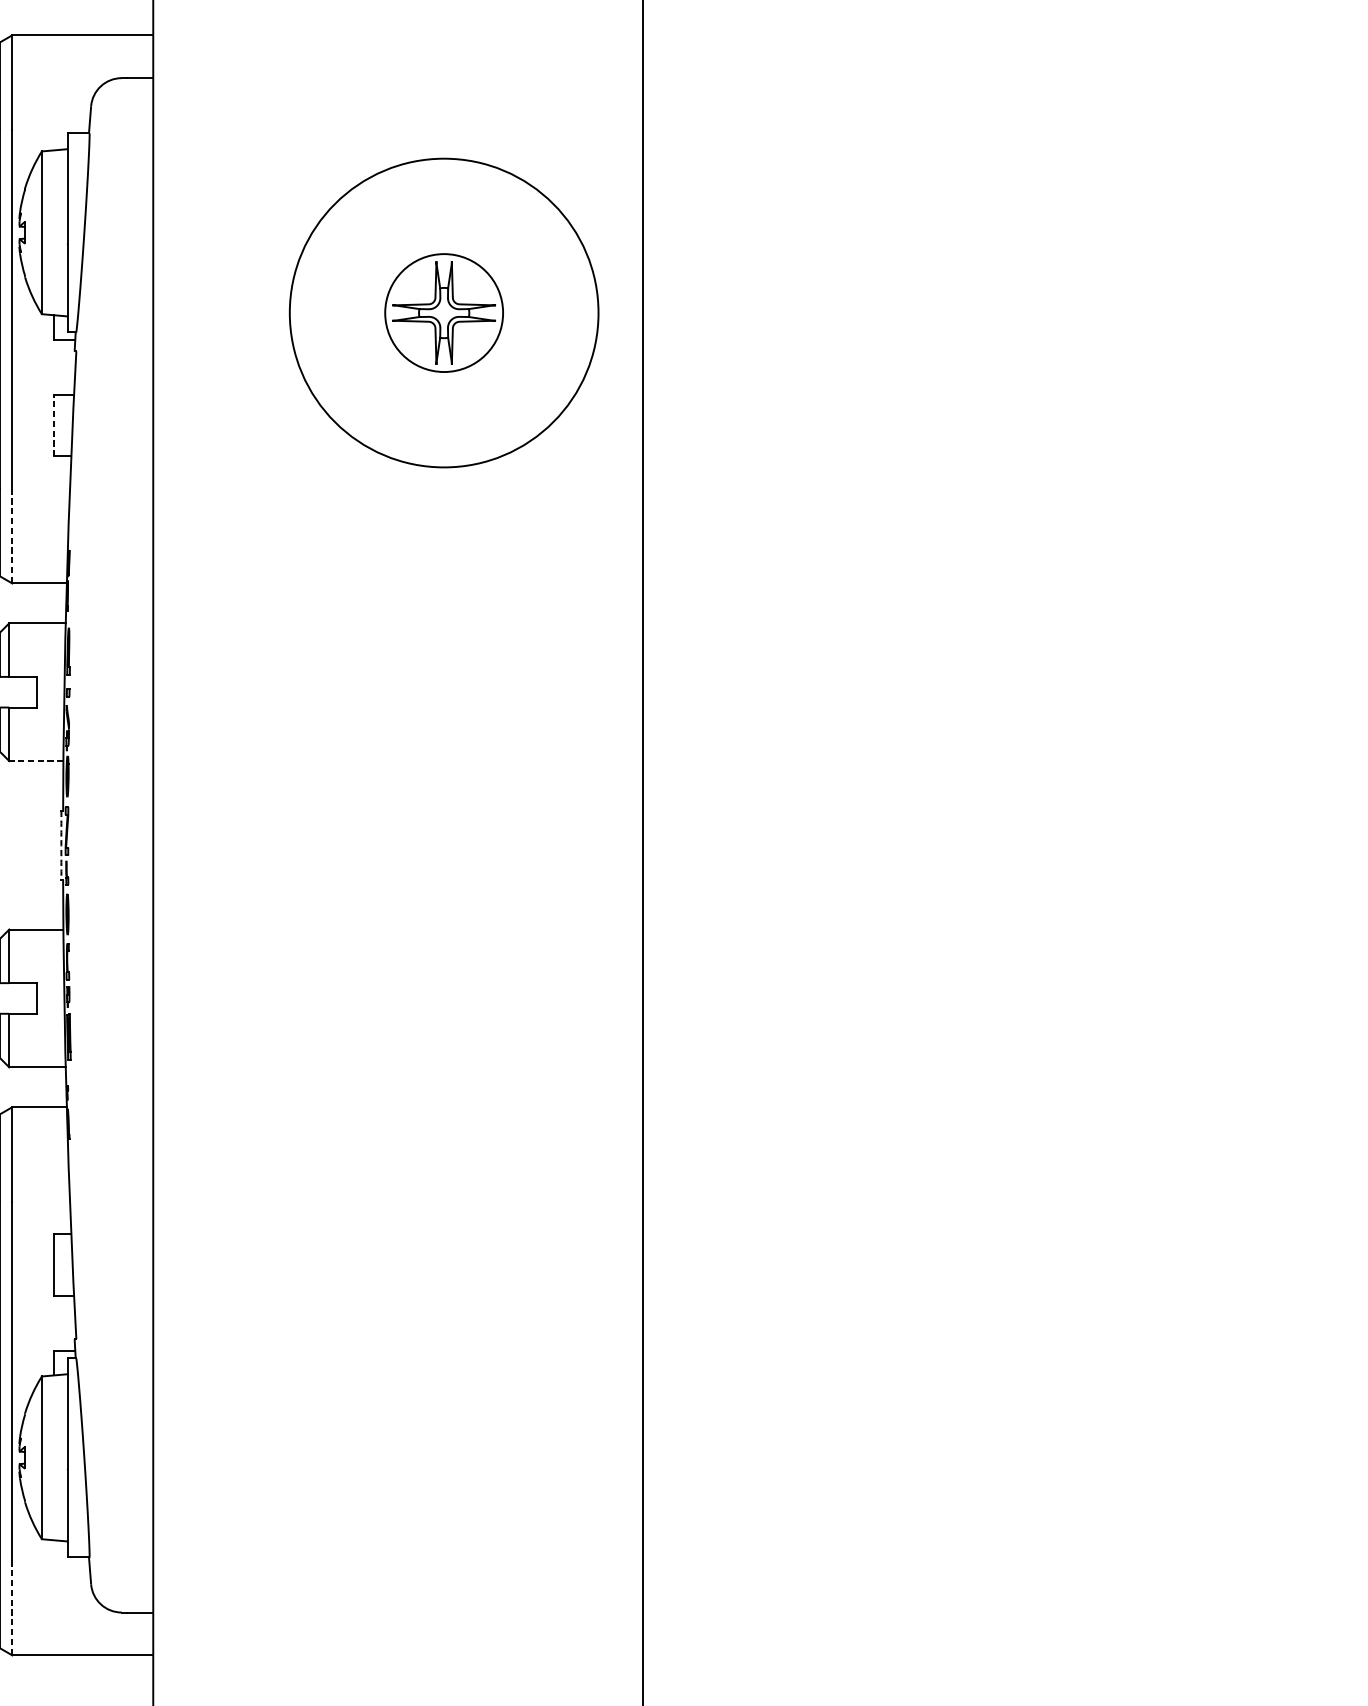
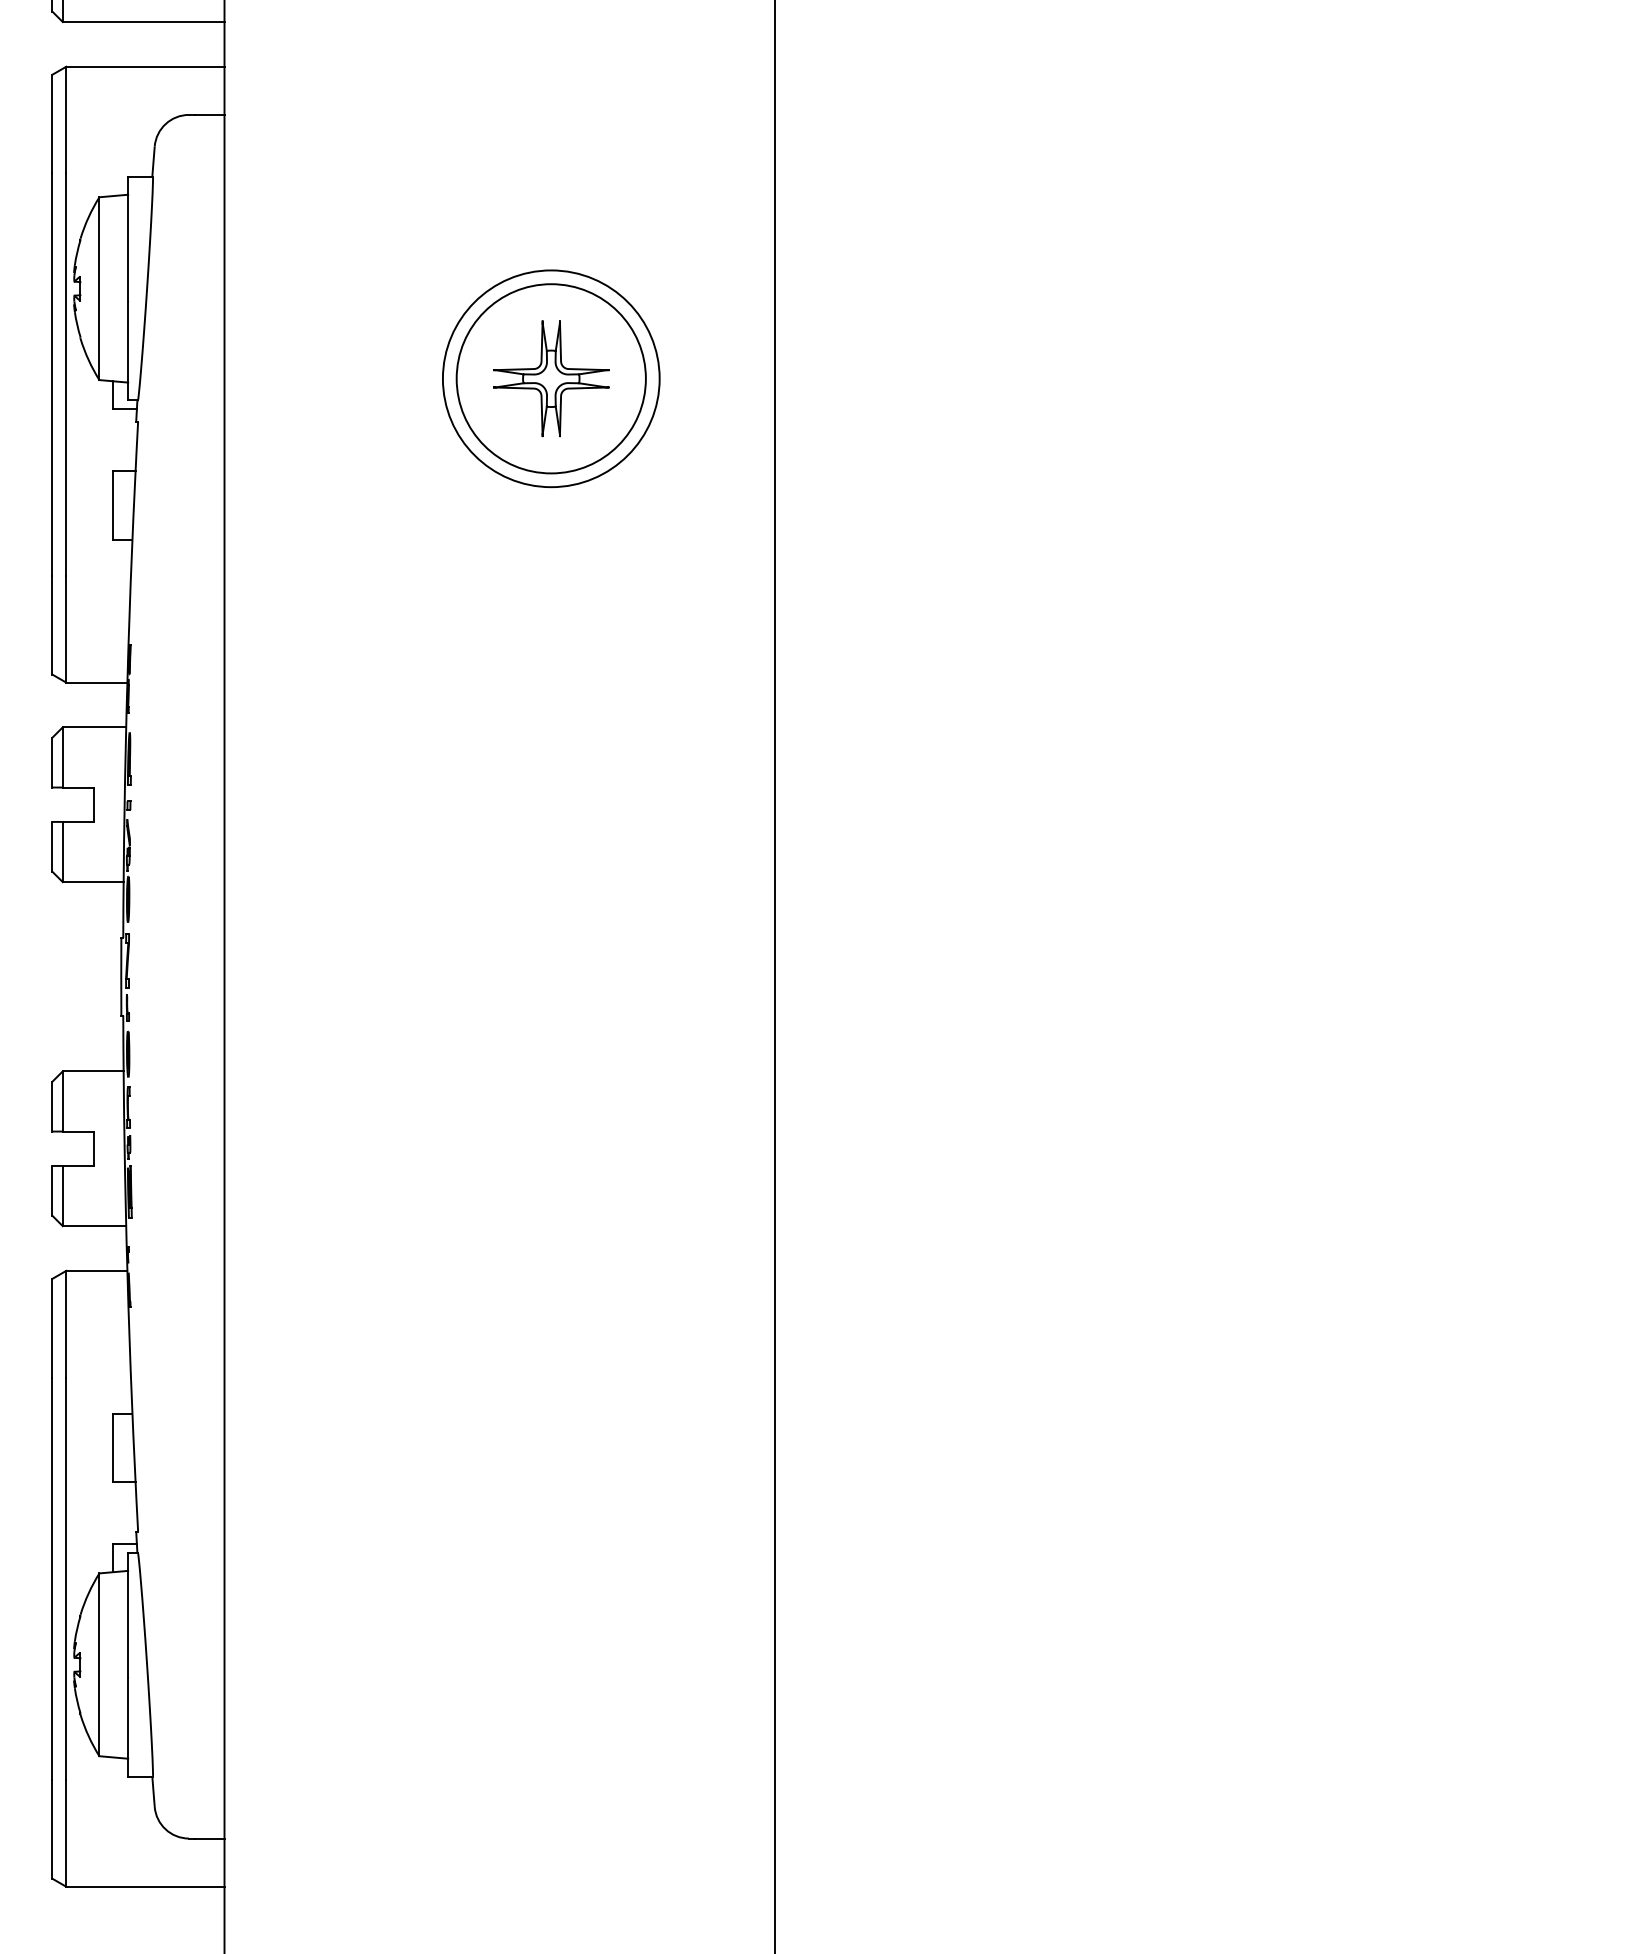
circle: (443, 312) -> (550, 378), size x0.62
circle: (443, 312) -> (550, 378), size x1.43
line: (53, 424) -> (112, 504), dashed -> solid
line: (12, 536) -> (66, 629), dashed -> solid
line: (35, 761) -> (92, 882), dashed -> solid
arc: (61, 845) -> (121, 976), dashed -> solid
line: (12, 1608) -> (66, 1833), dashed -> solid

